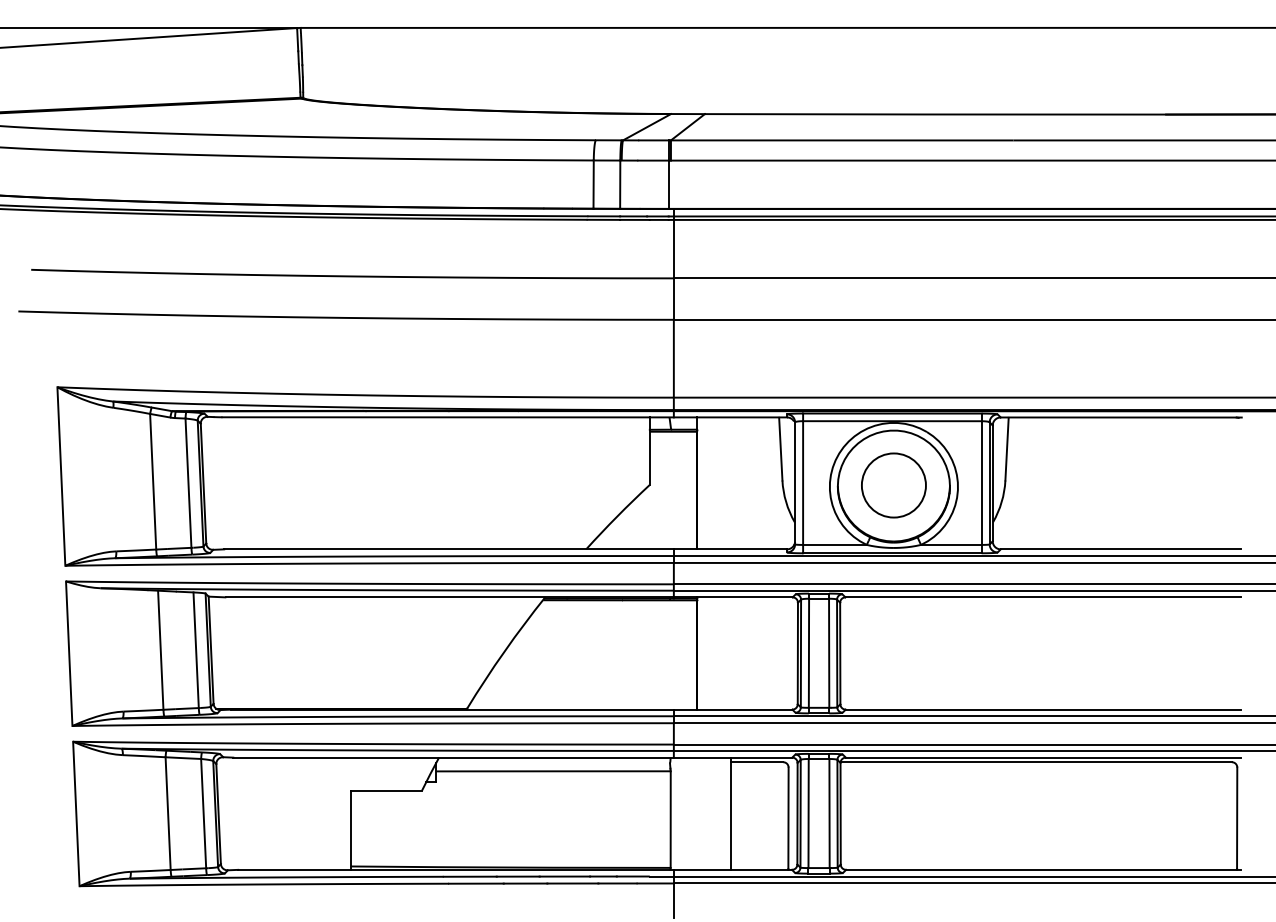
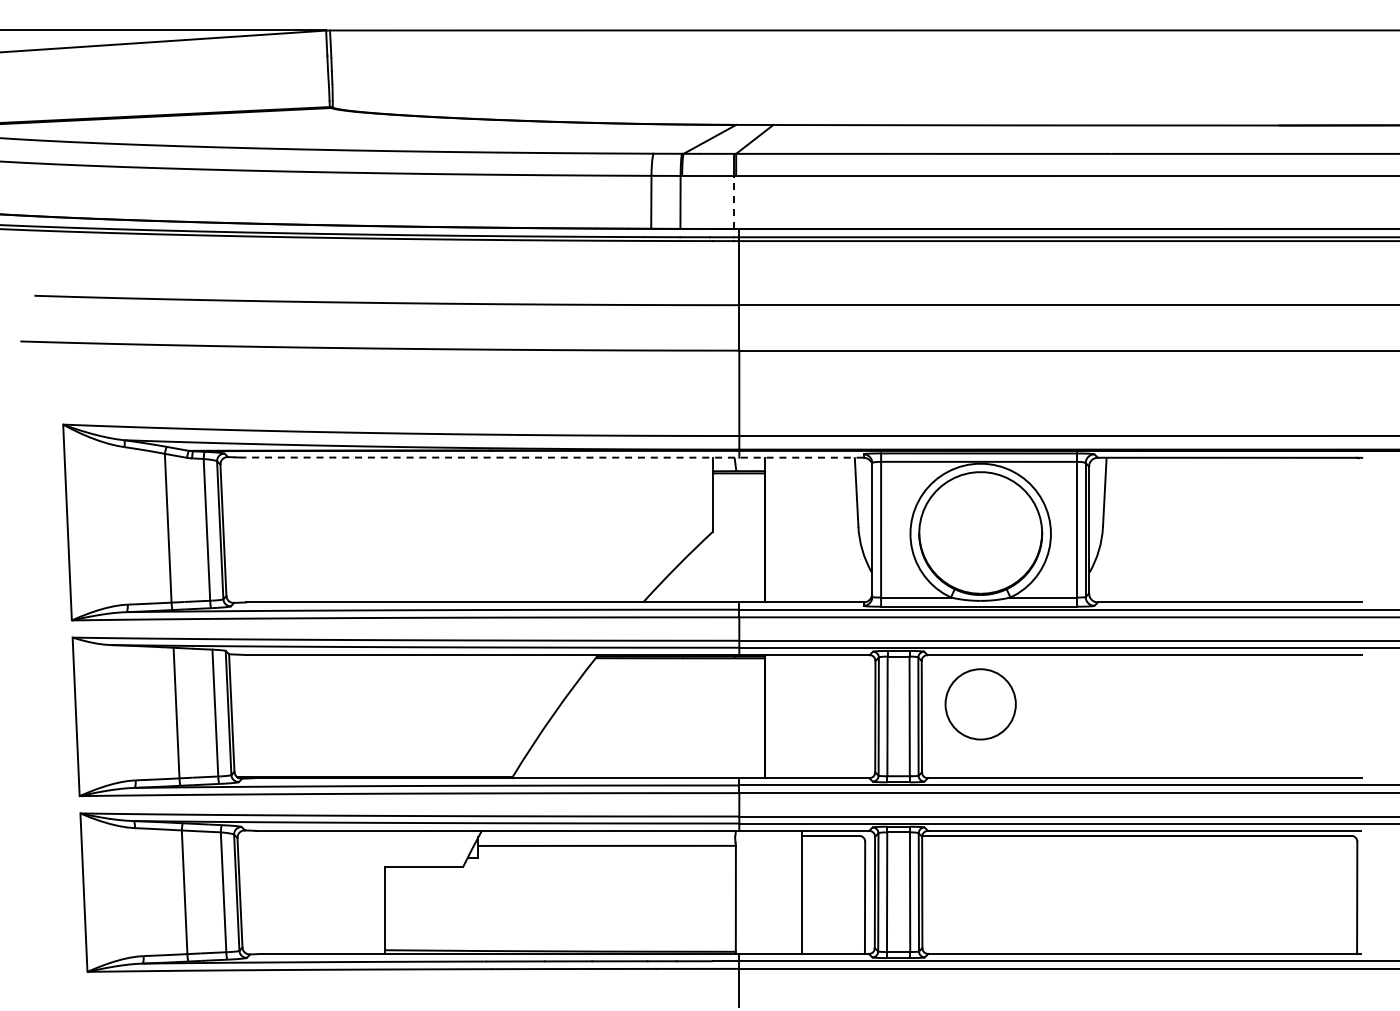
line: (668, 184) -> (733, 202), solid -> dashed
line: (504, 417) -> (553, 457), solid -> dashed
circle: (893, 485) -> (980, 704), moved

